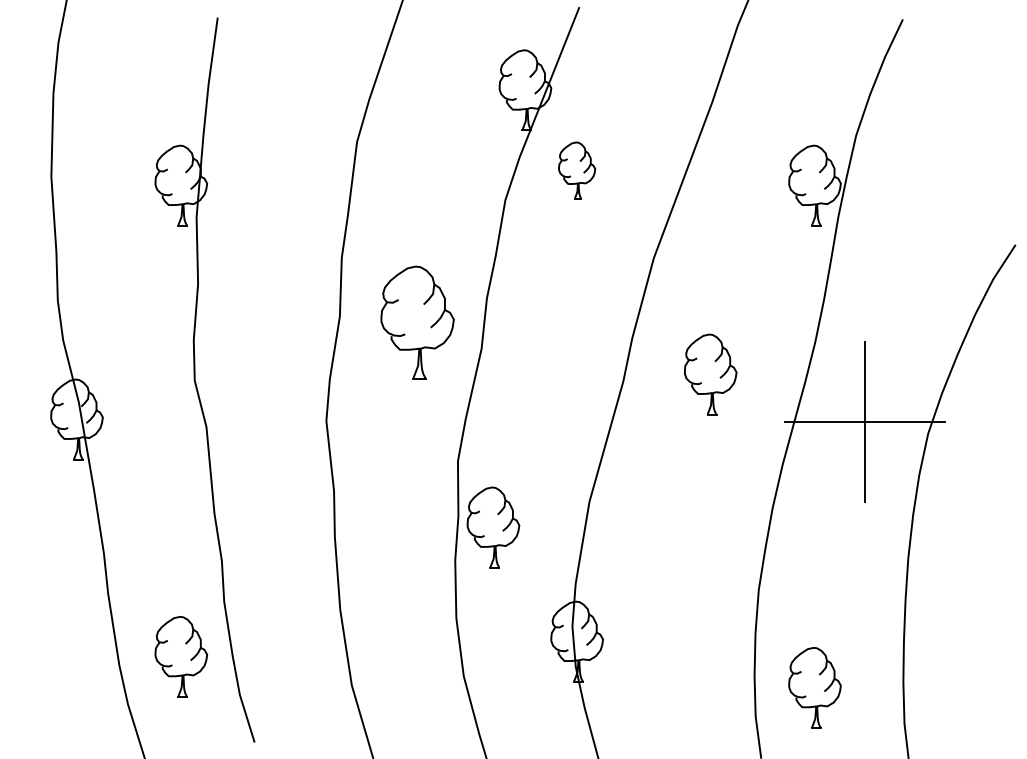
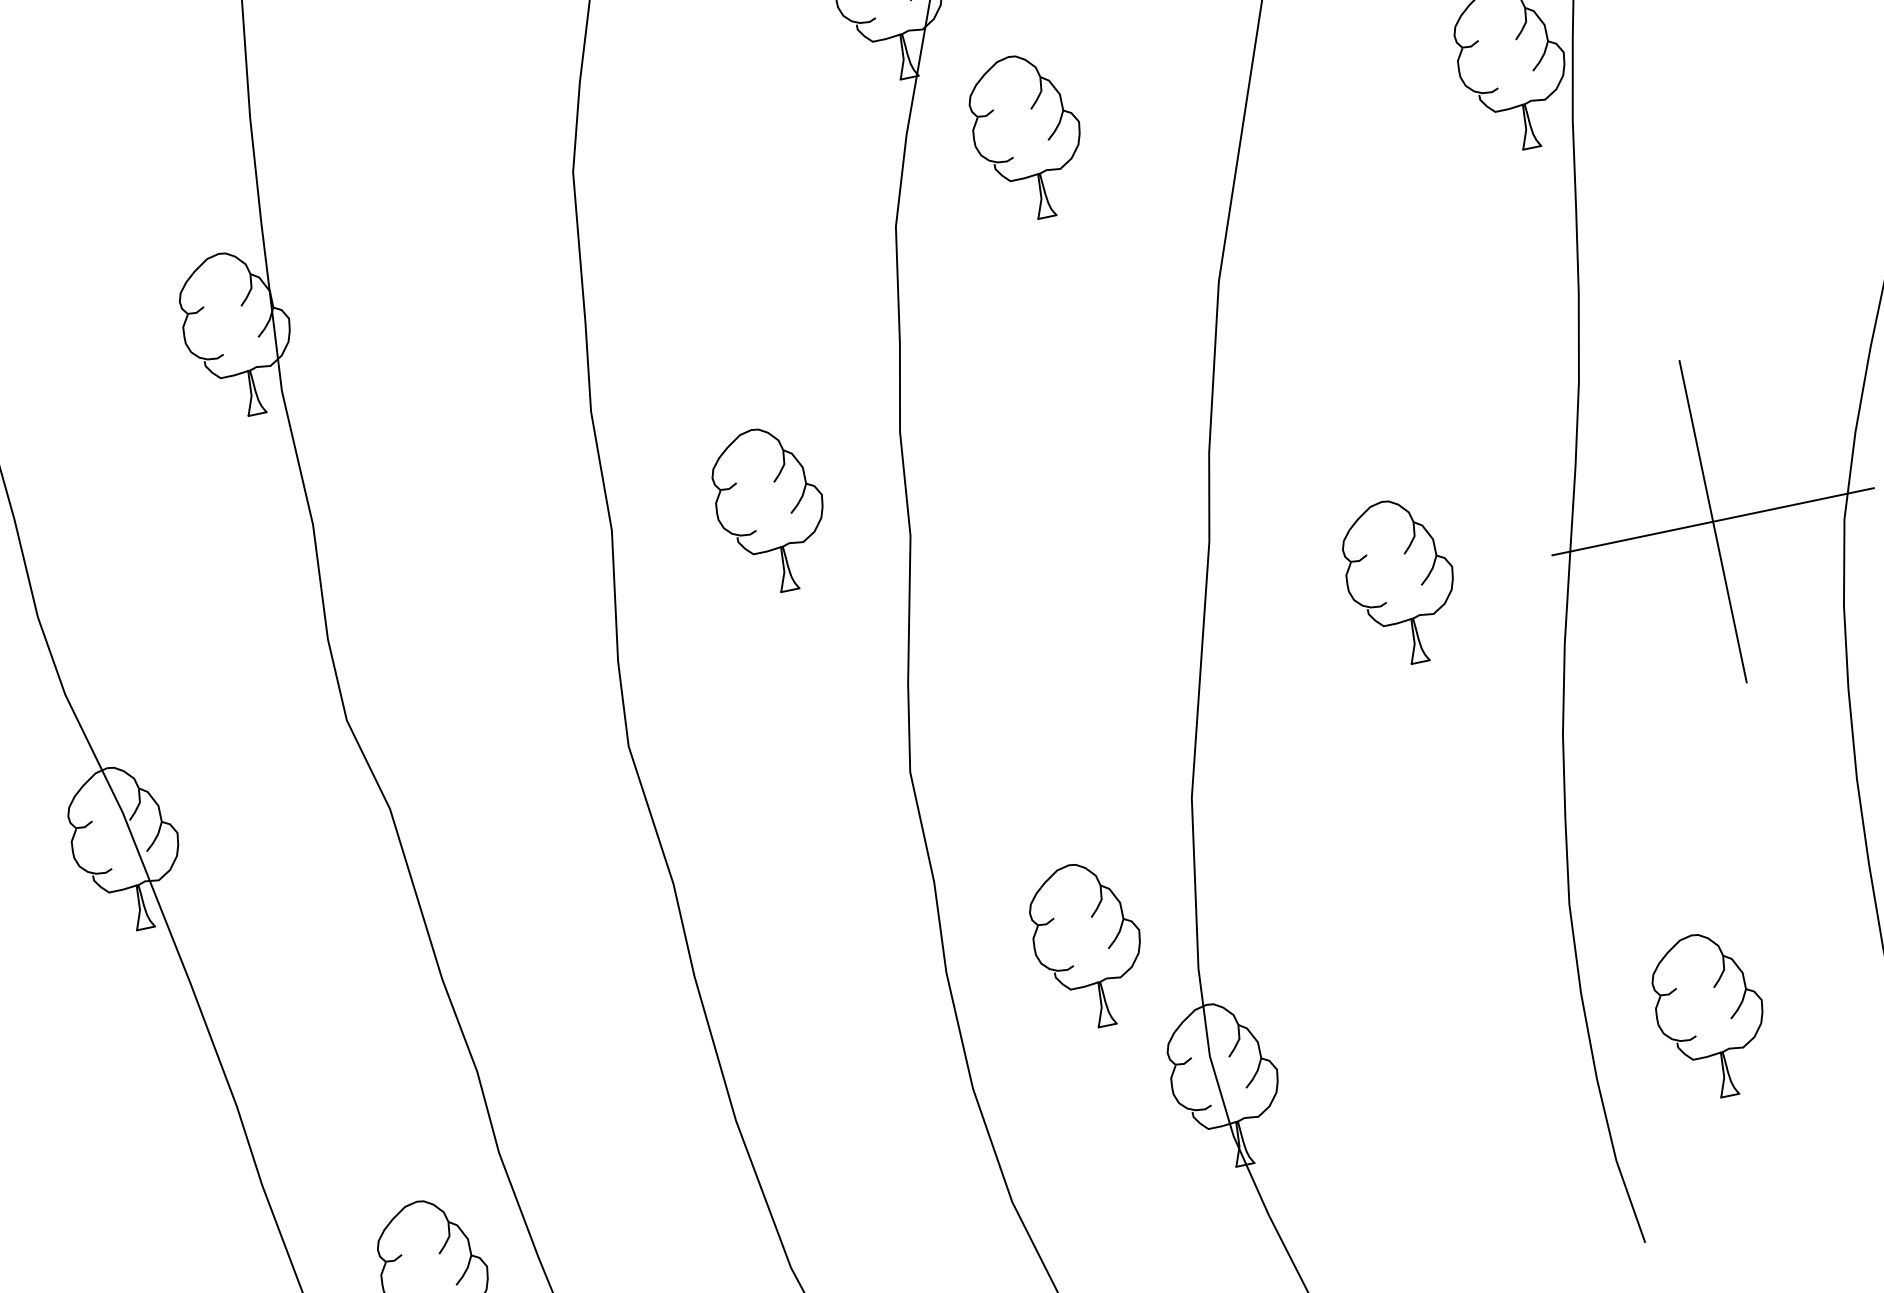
part: (576, 170) -> (1026, 137), size x1.43
part: (417, 322) -> (770, 509), size x0.71
part: (710, 374) -> (1400, 581), moved
part: (493, 527) -> (1088, 945), moved
part: (814, 687) -> (1709, 1014), moved

